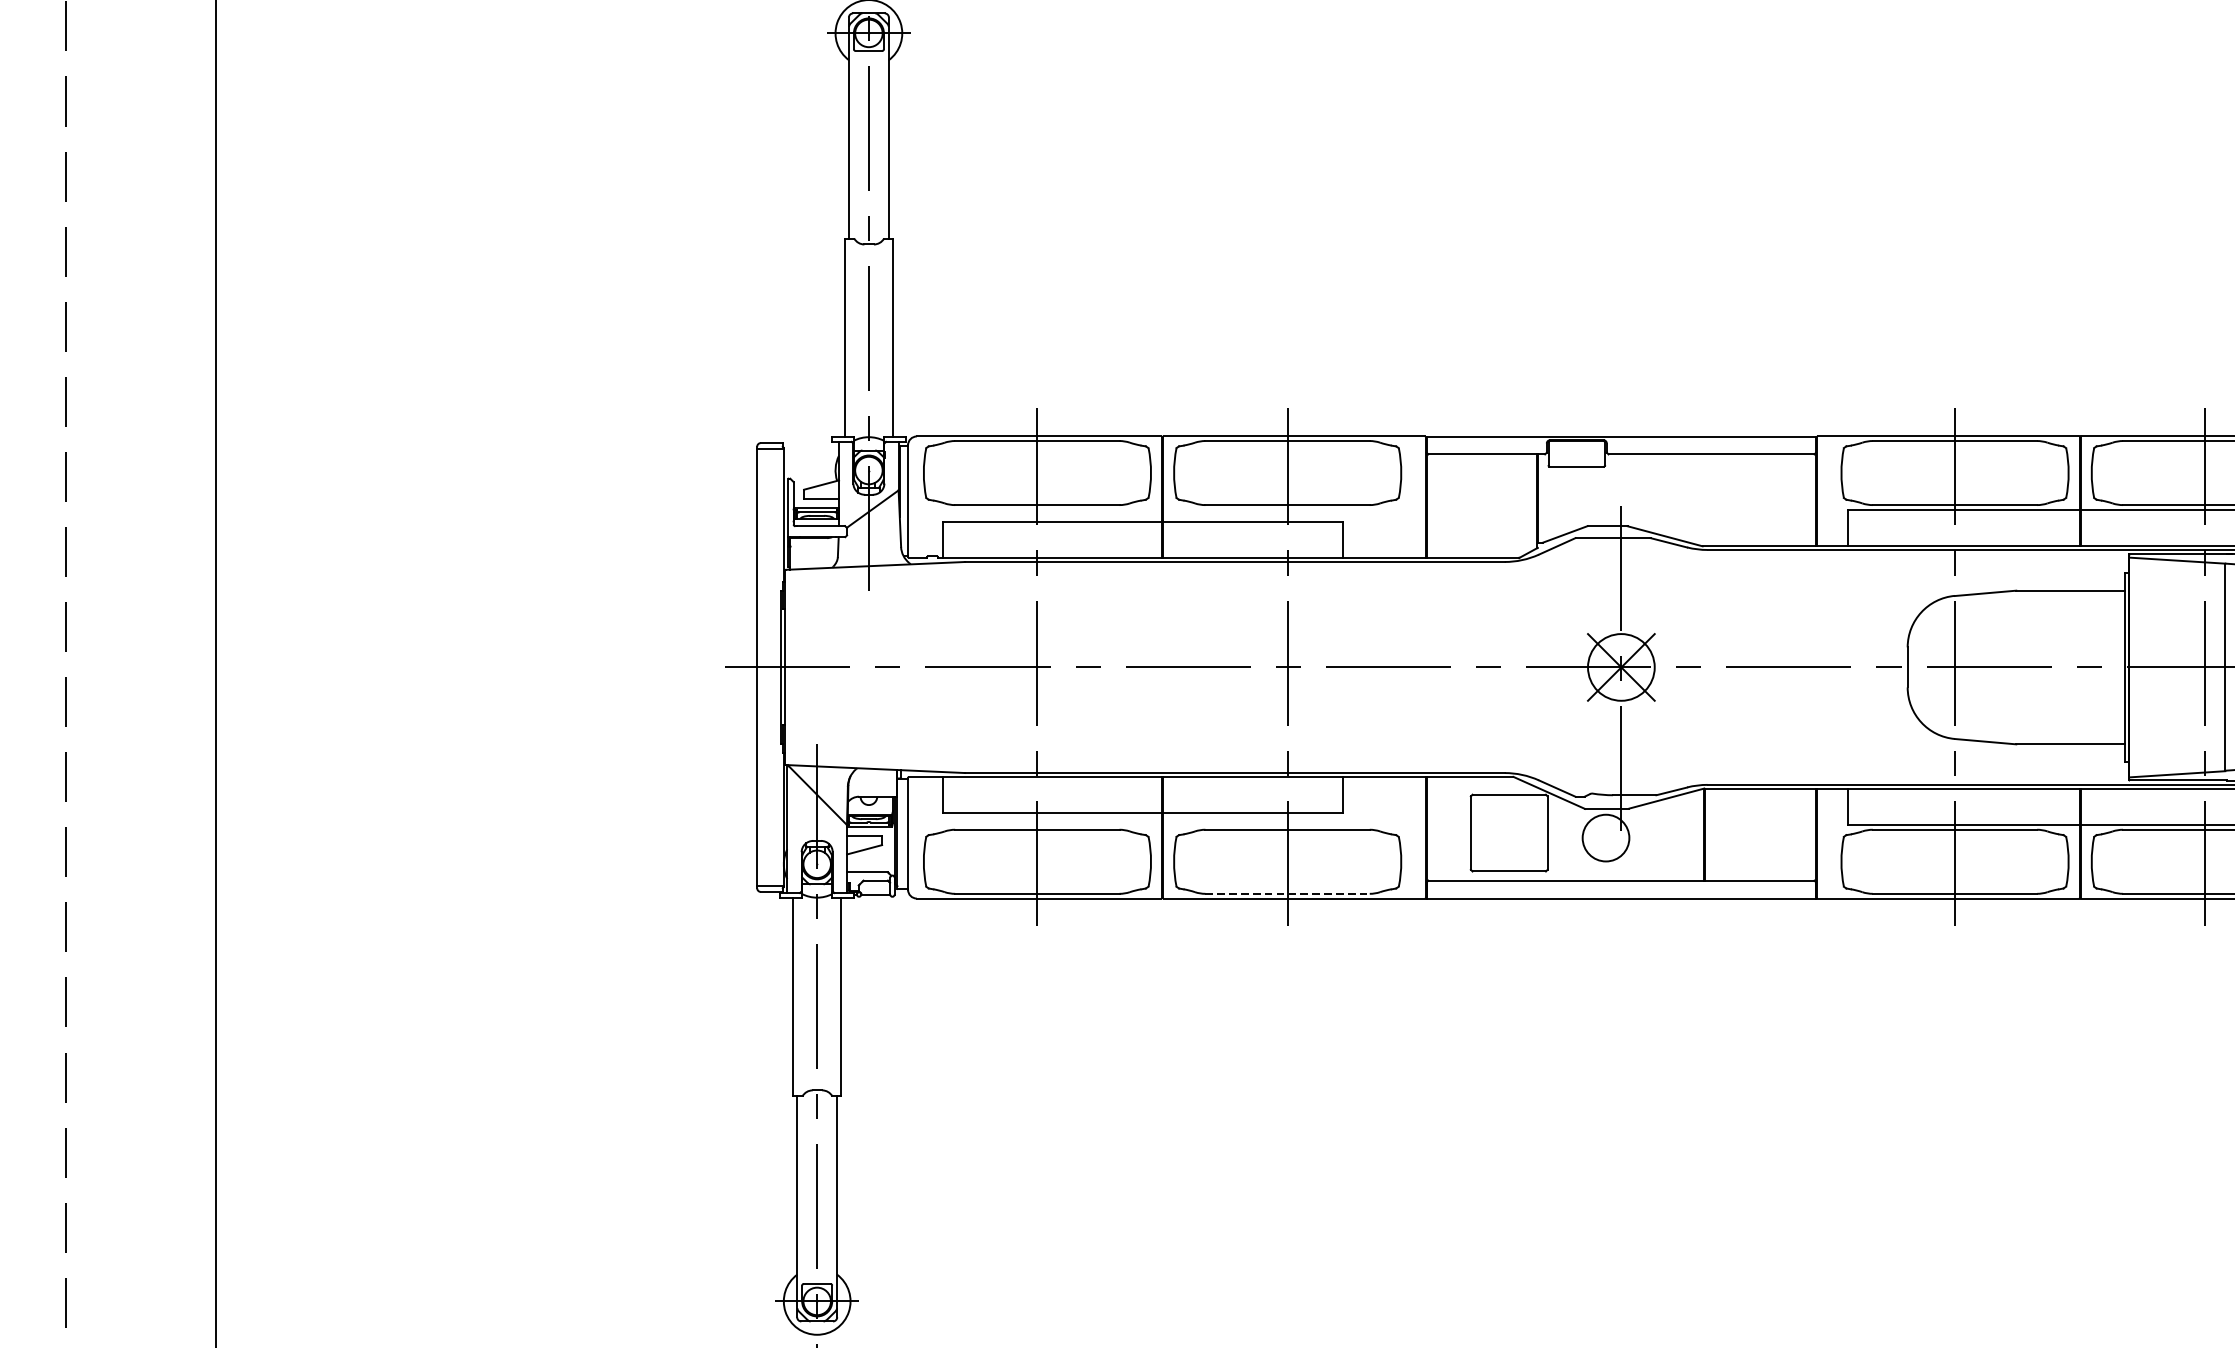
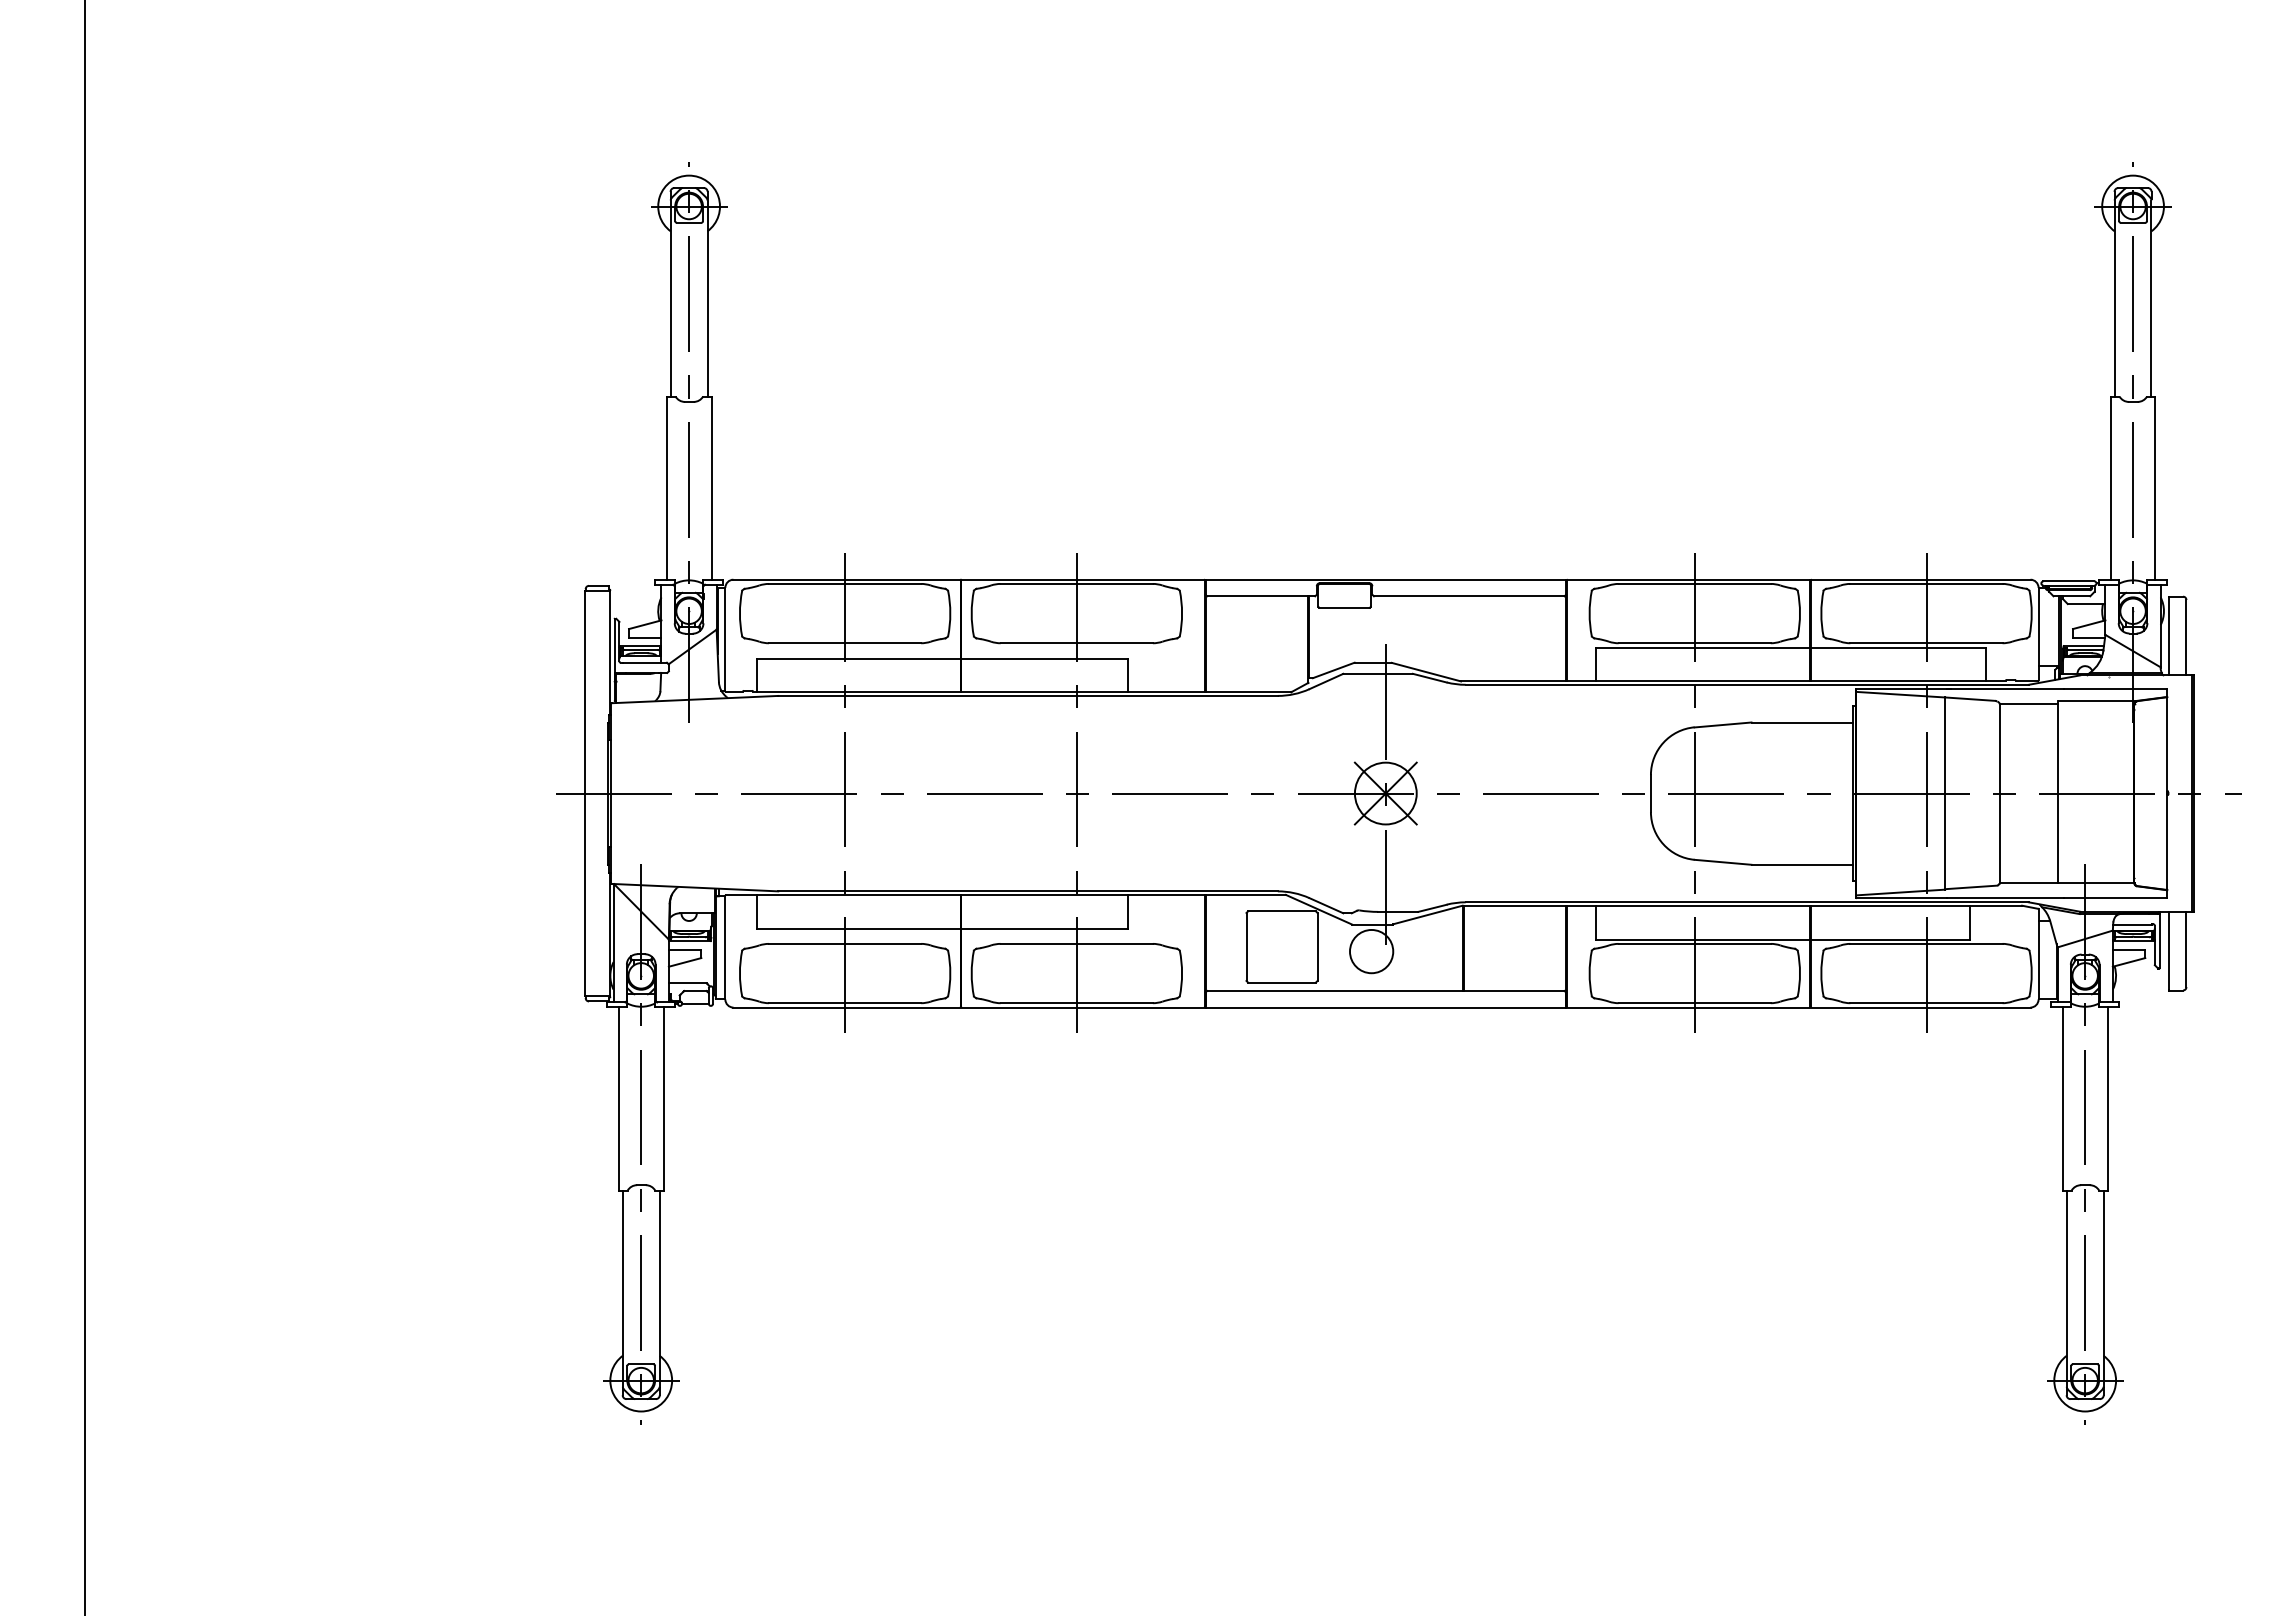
line: (1288, 894) -> (1077, 1003), dashed -> solid

